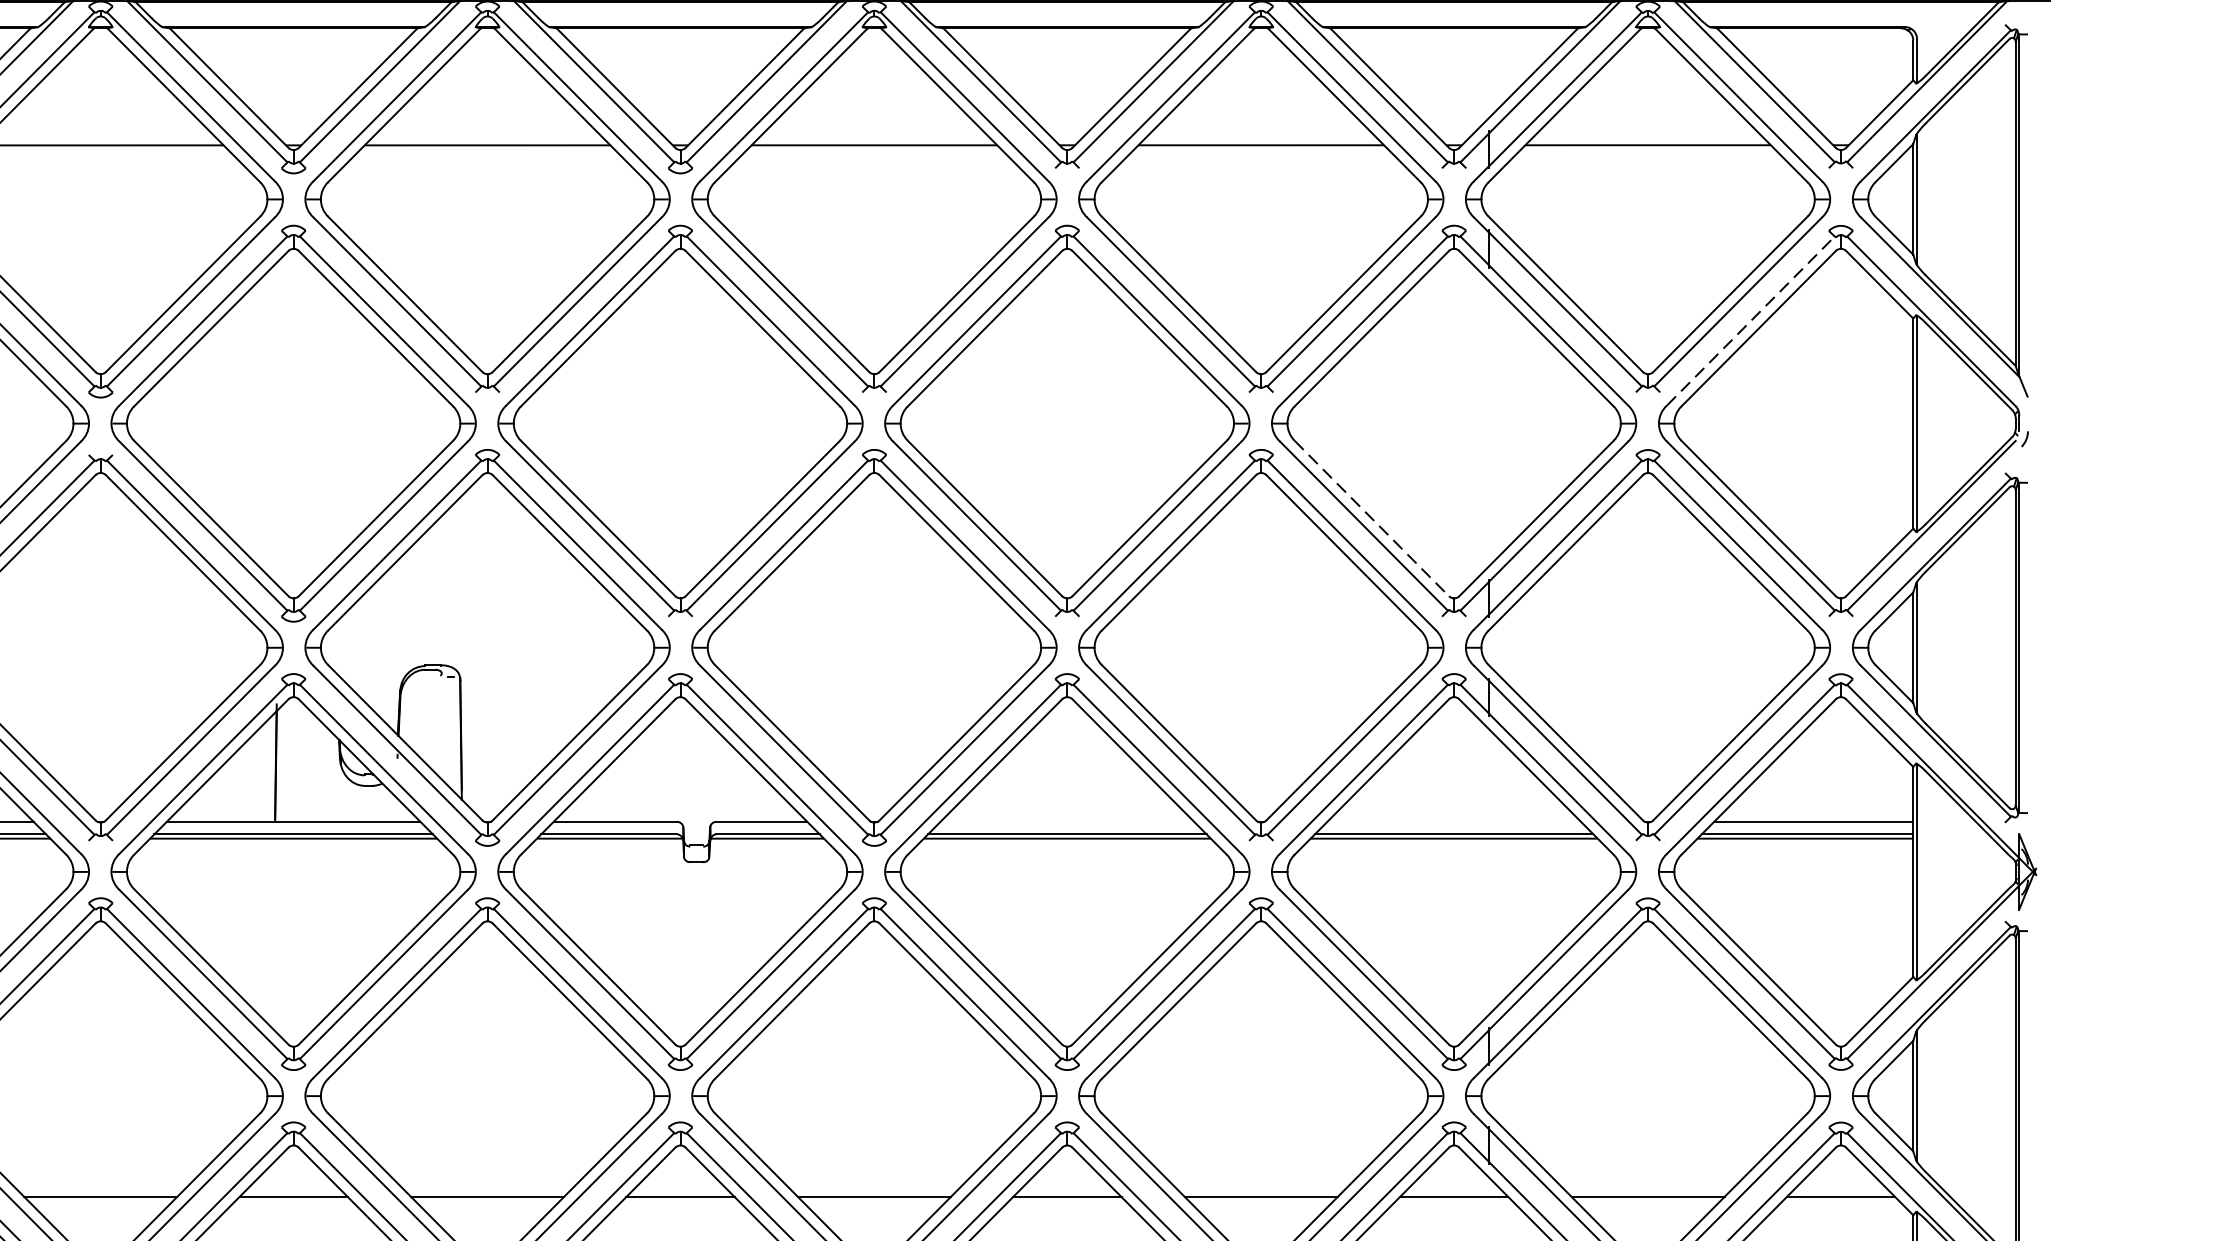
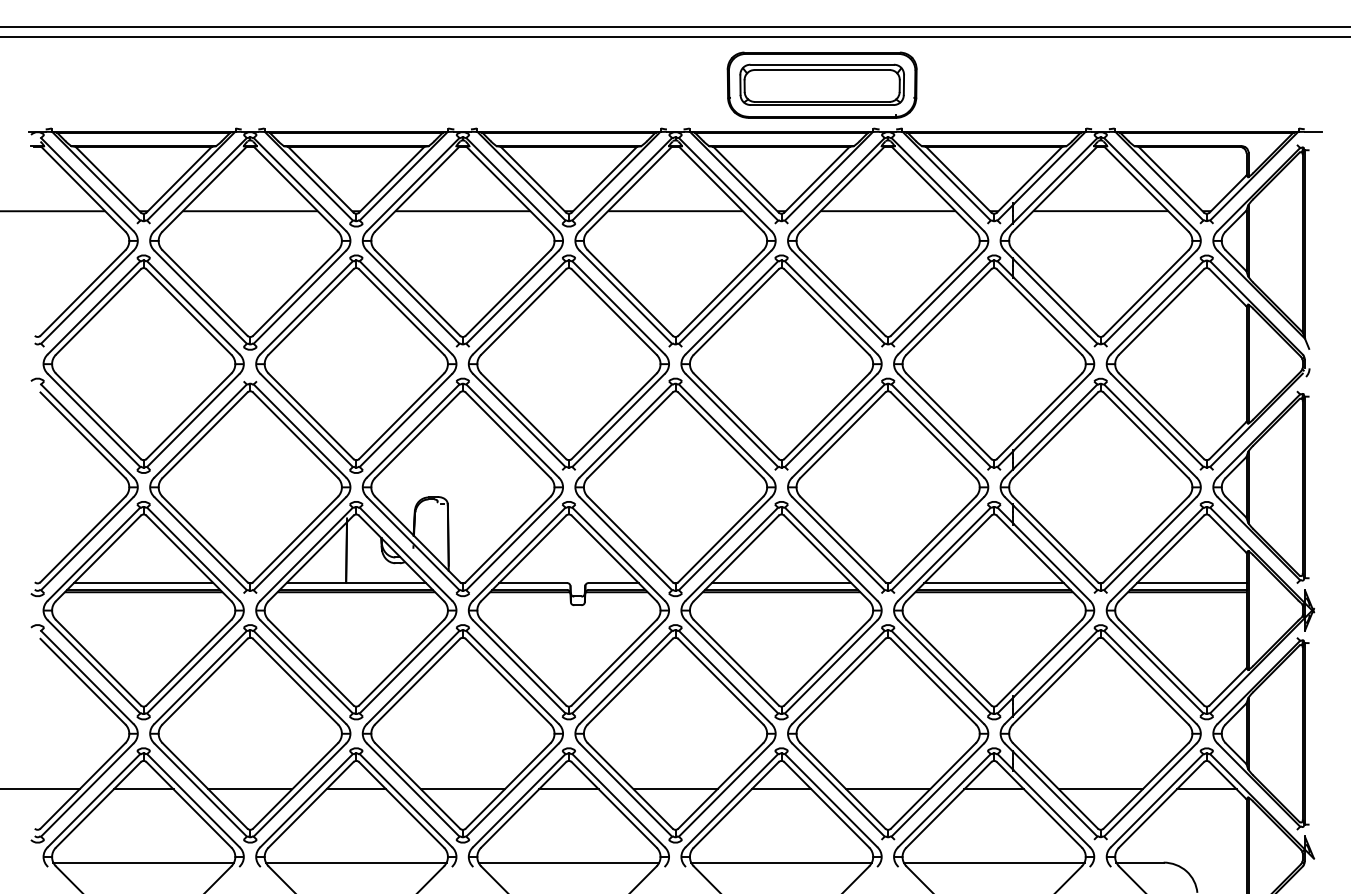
line: (1751, 320) -> (1157, 307), dashed -> solid
line: (1372, 518) -> (949, 416), dashed -> solid
line: (1067, 822) -> (781, 583), added
line: (1452, 822) -> (993, 583), added

